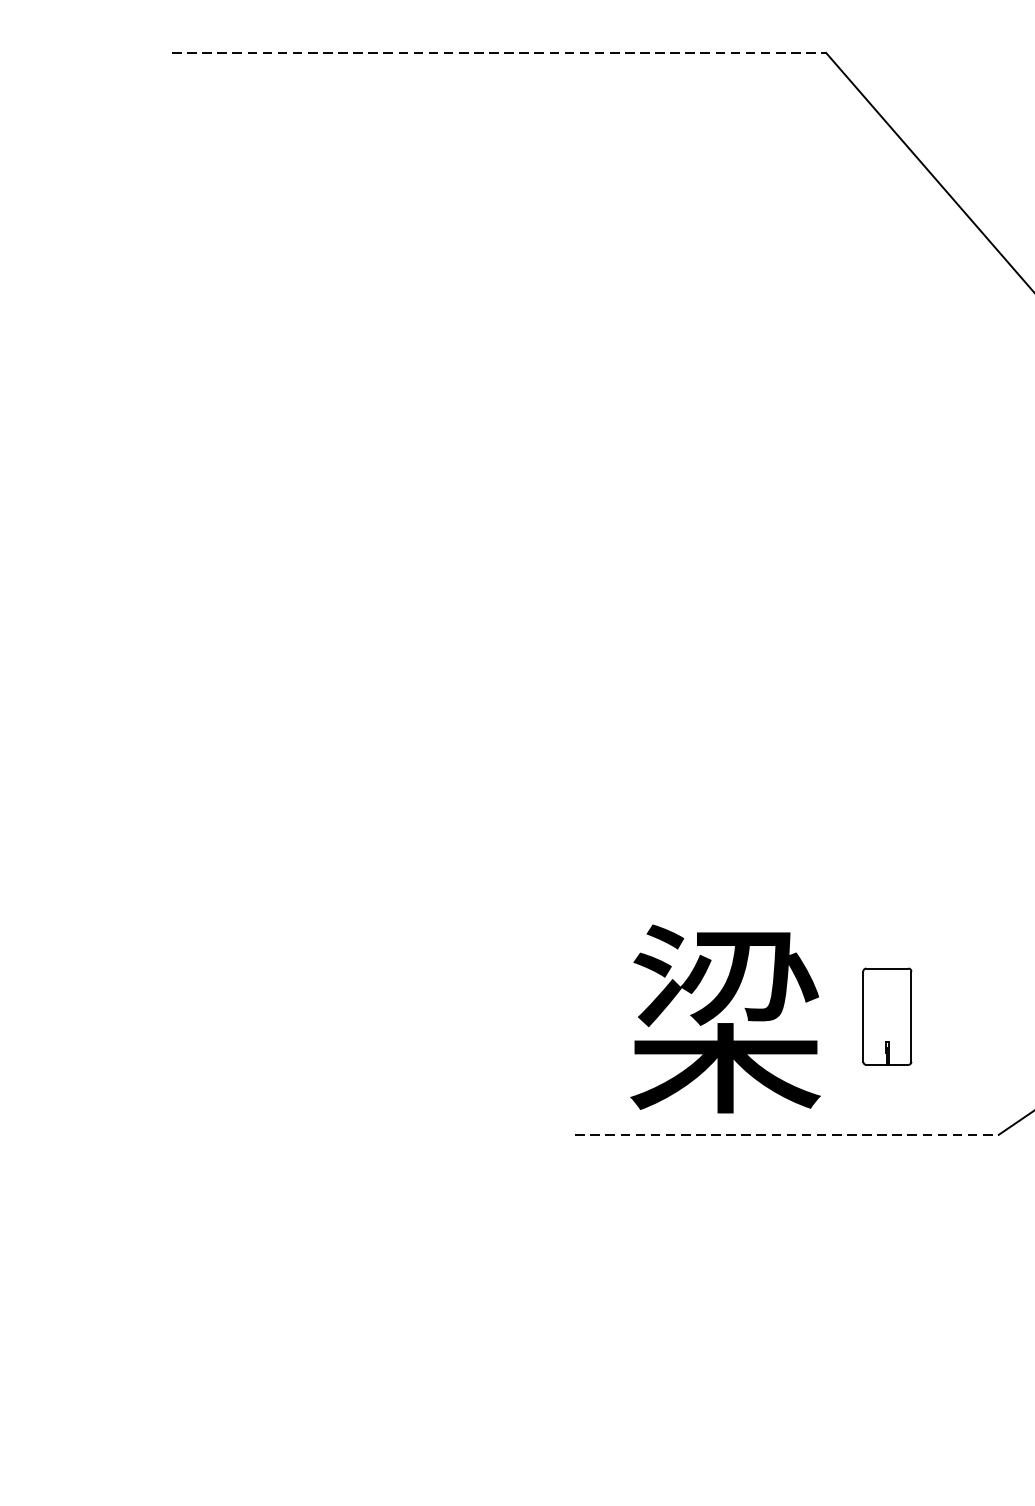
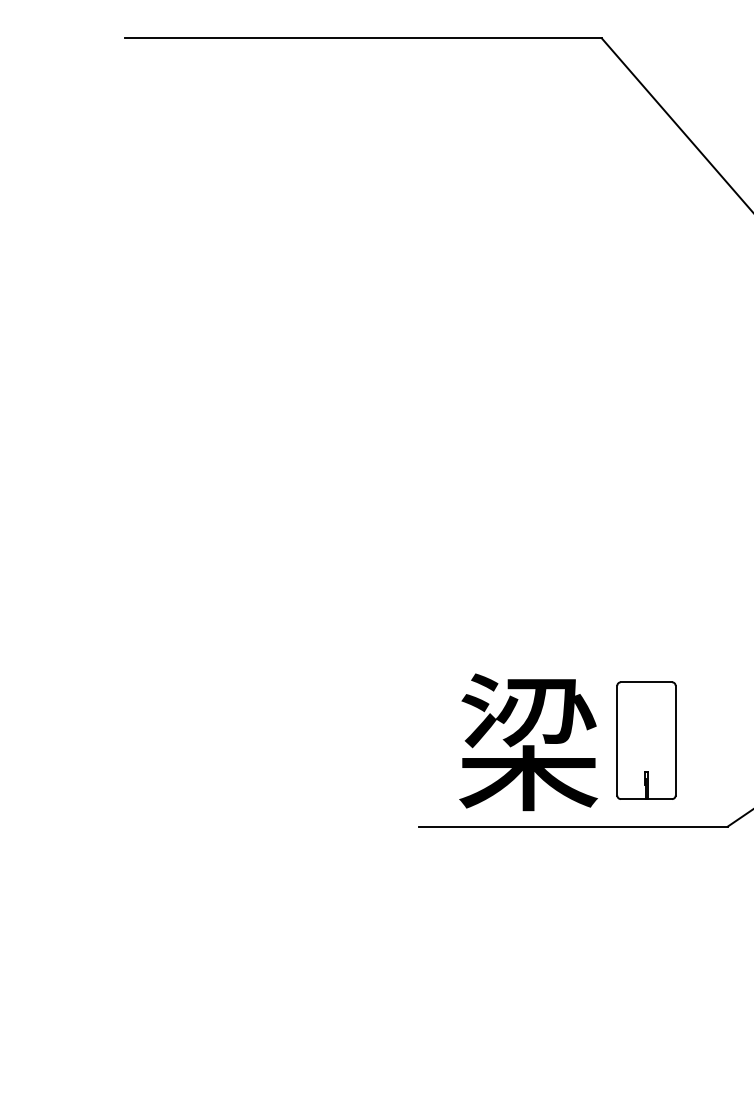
line: (500, 53) -> (364, 38), dashed -> solid
part: (887, 1016) -> (646, 740), size x1.67
line: (787, 1134) -> (573, 826), dashed -> solid

